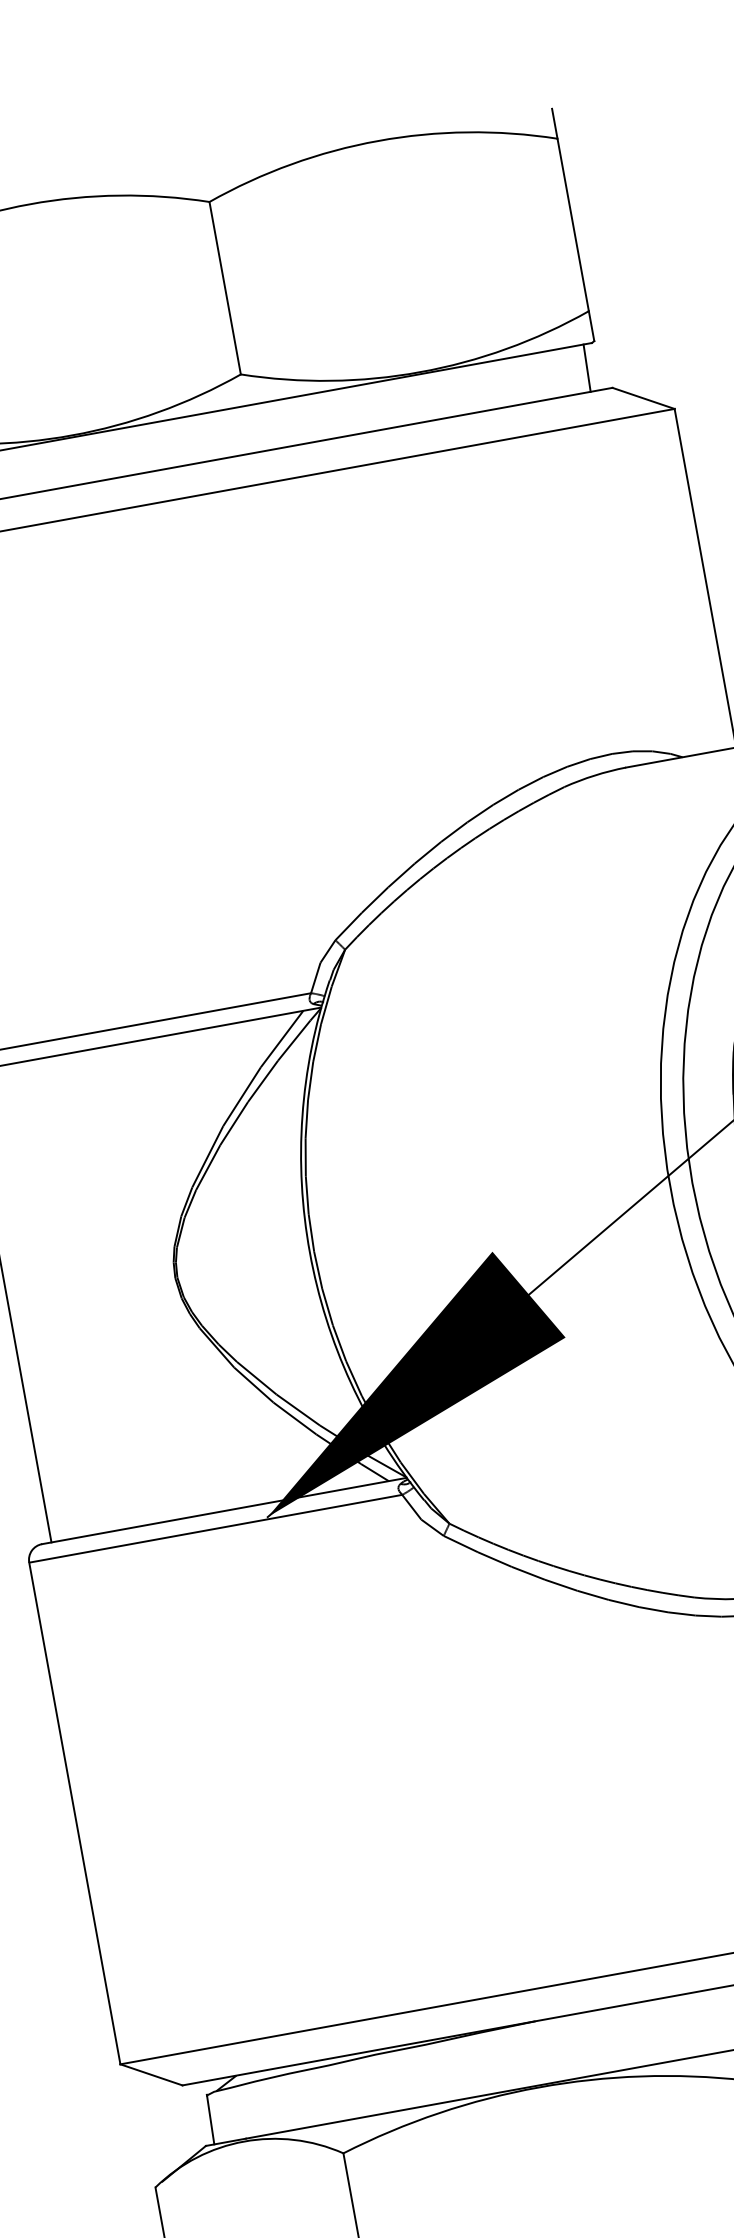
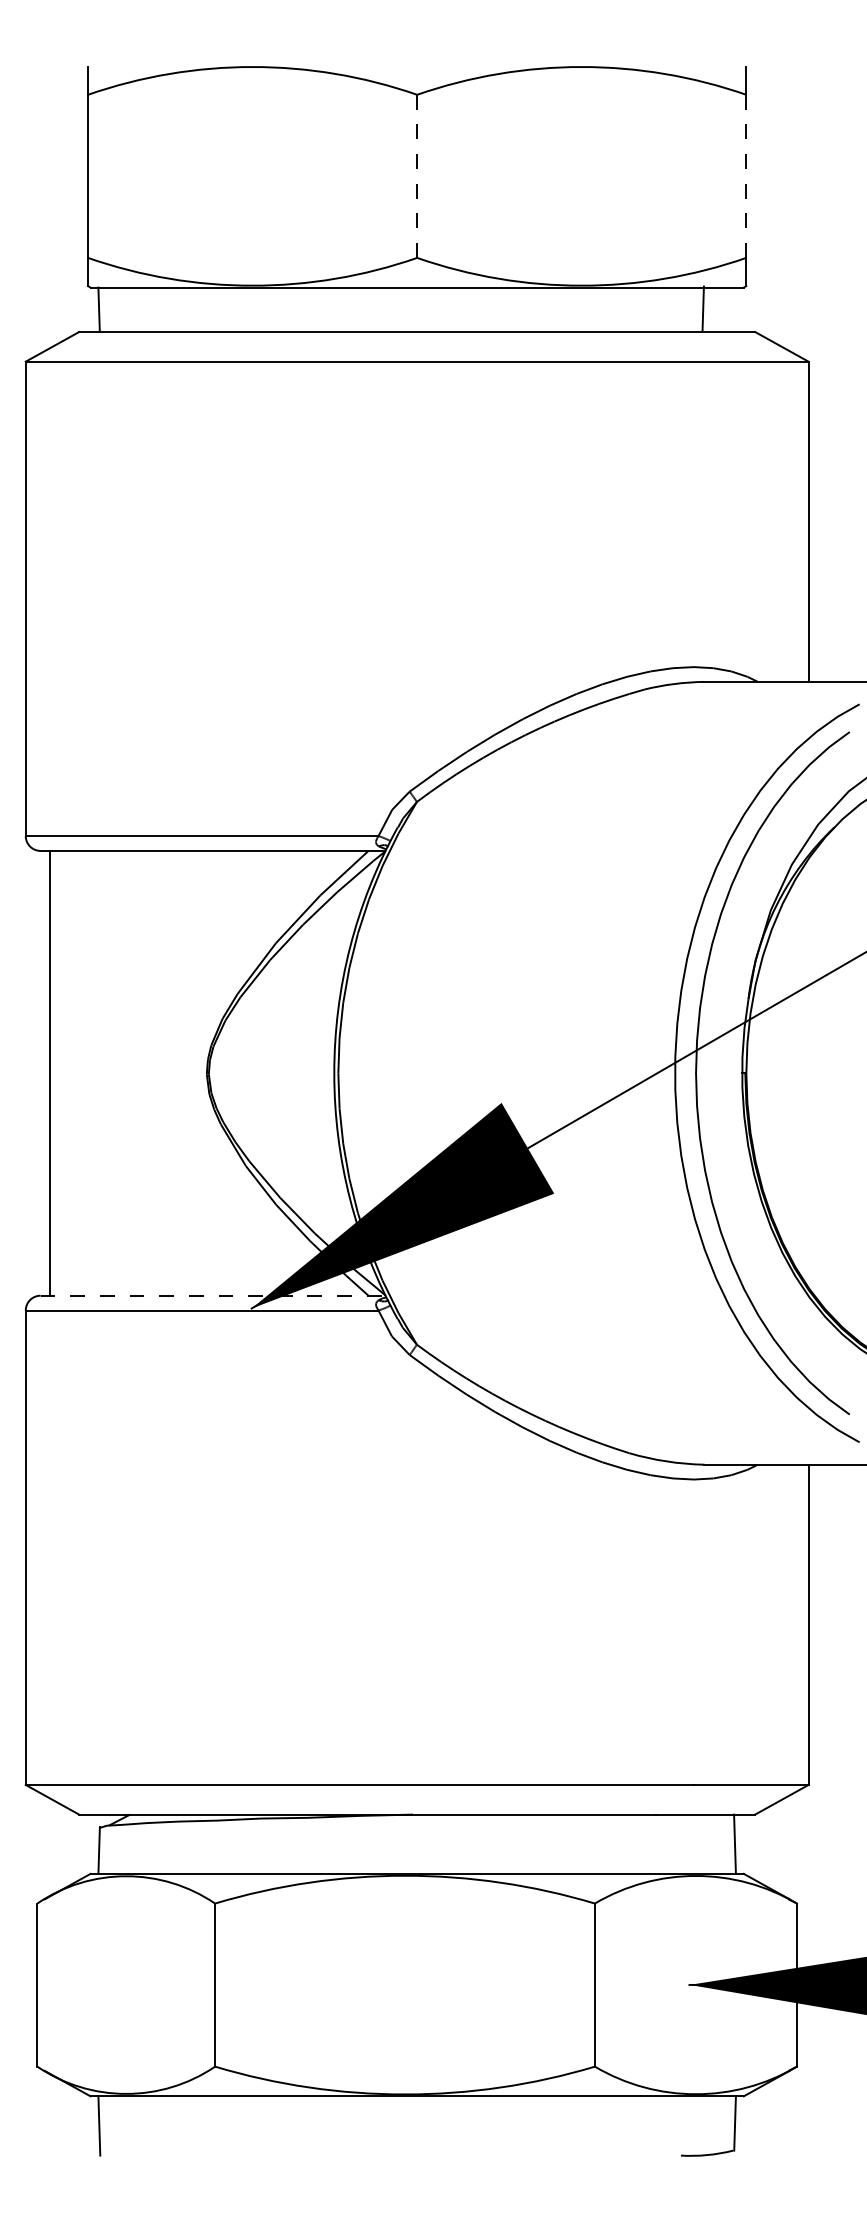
line: (573, 225) -> (746, 176), solid -> dashed
line: (225, 288) -> (417, 176), solid -> dashed
line: (586, 368) -> (702, 308), moved
line: (224, 1510) -> (213, 1295), solid -> dashed

